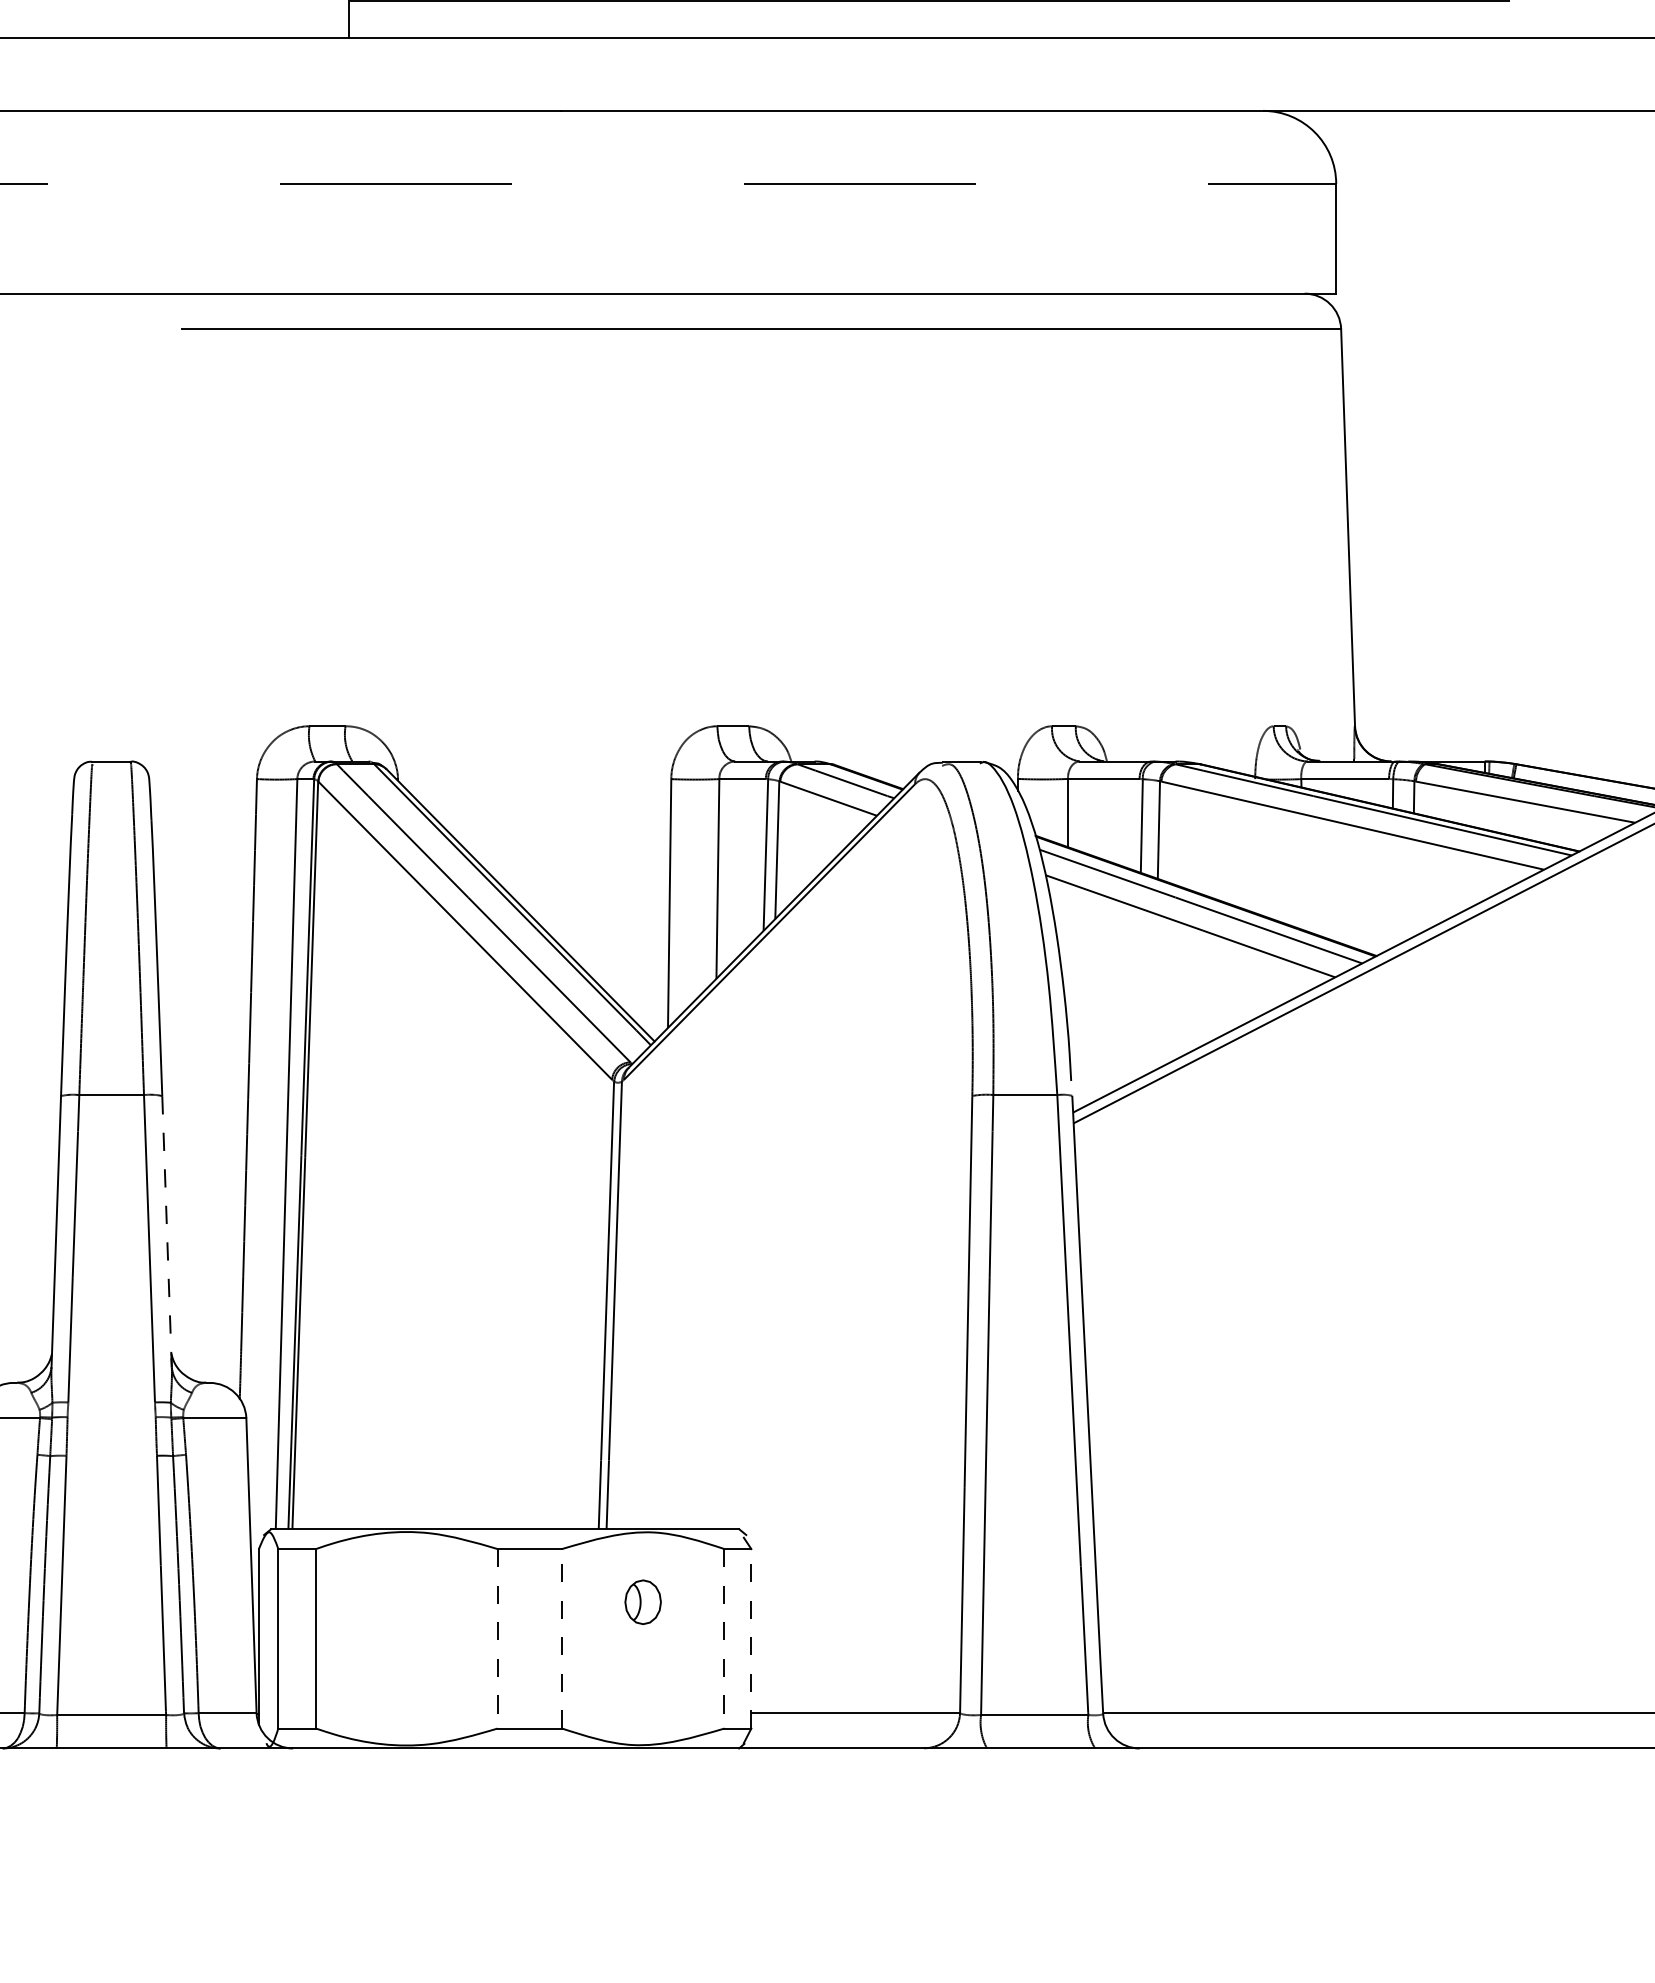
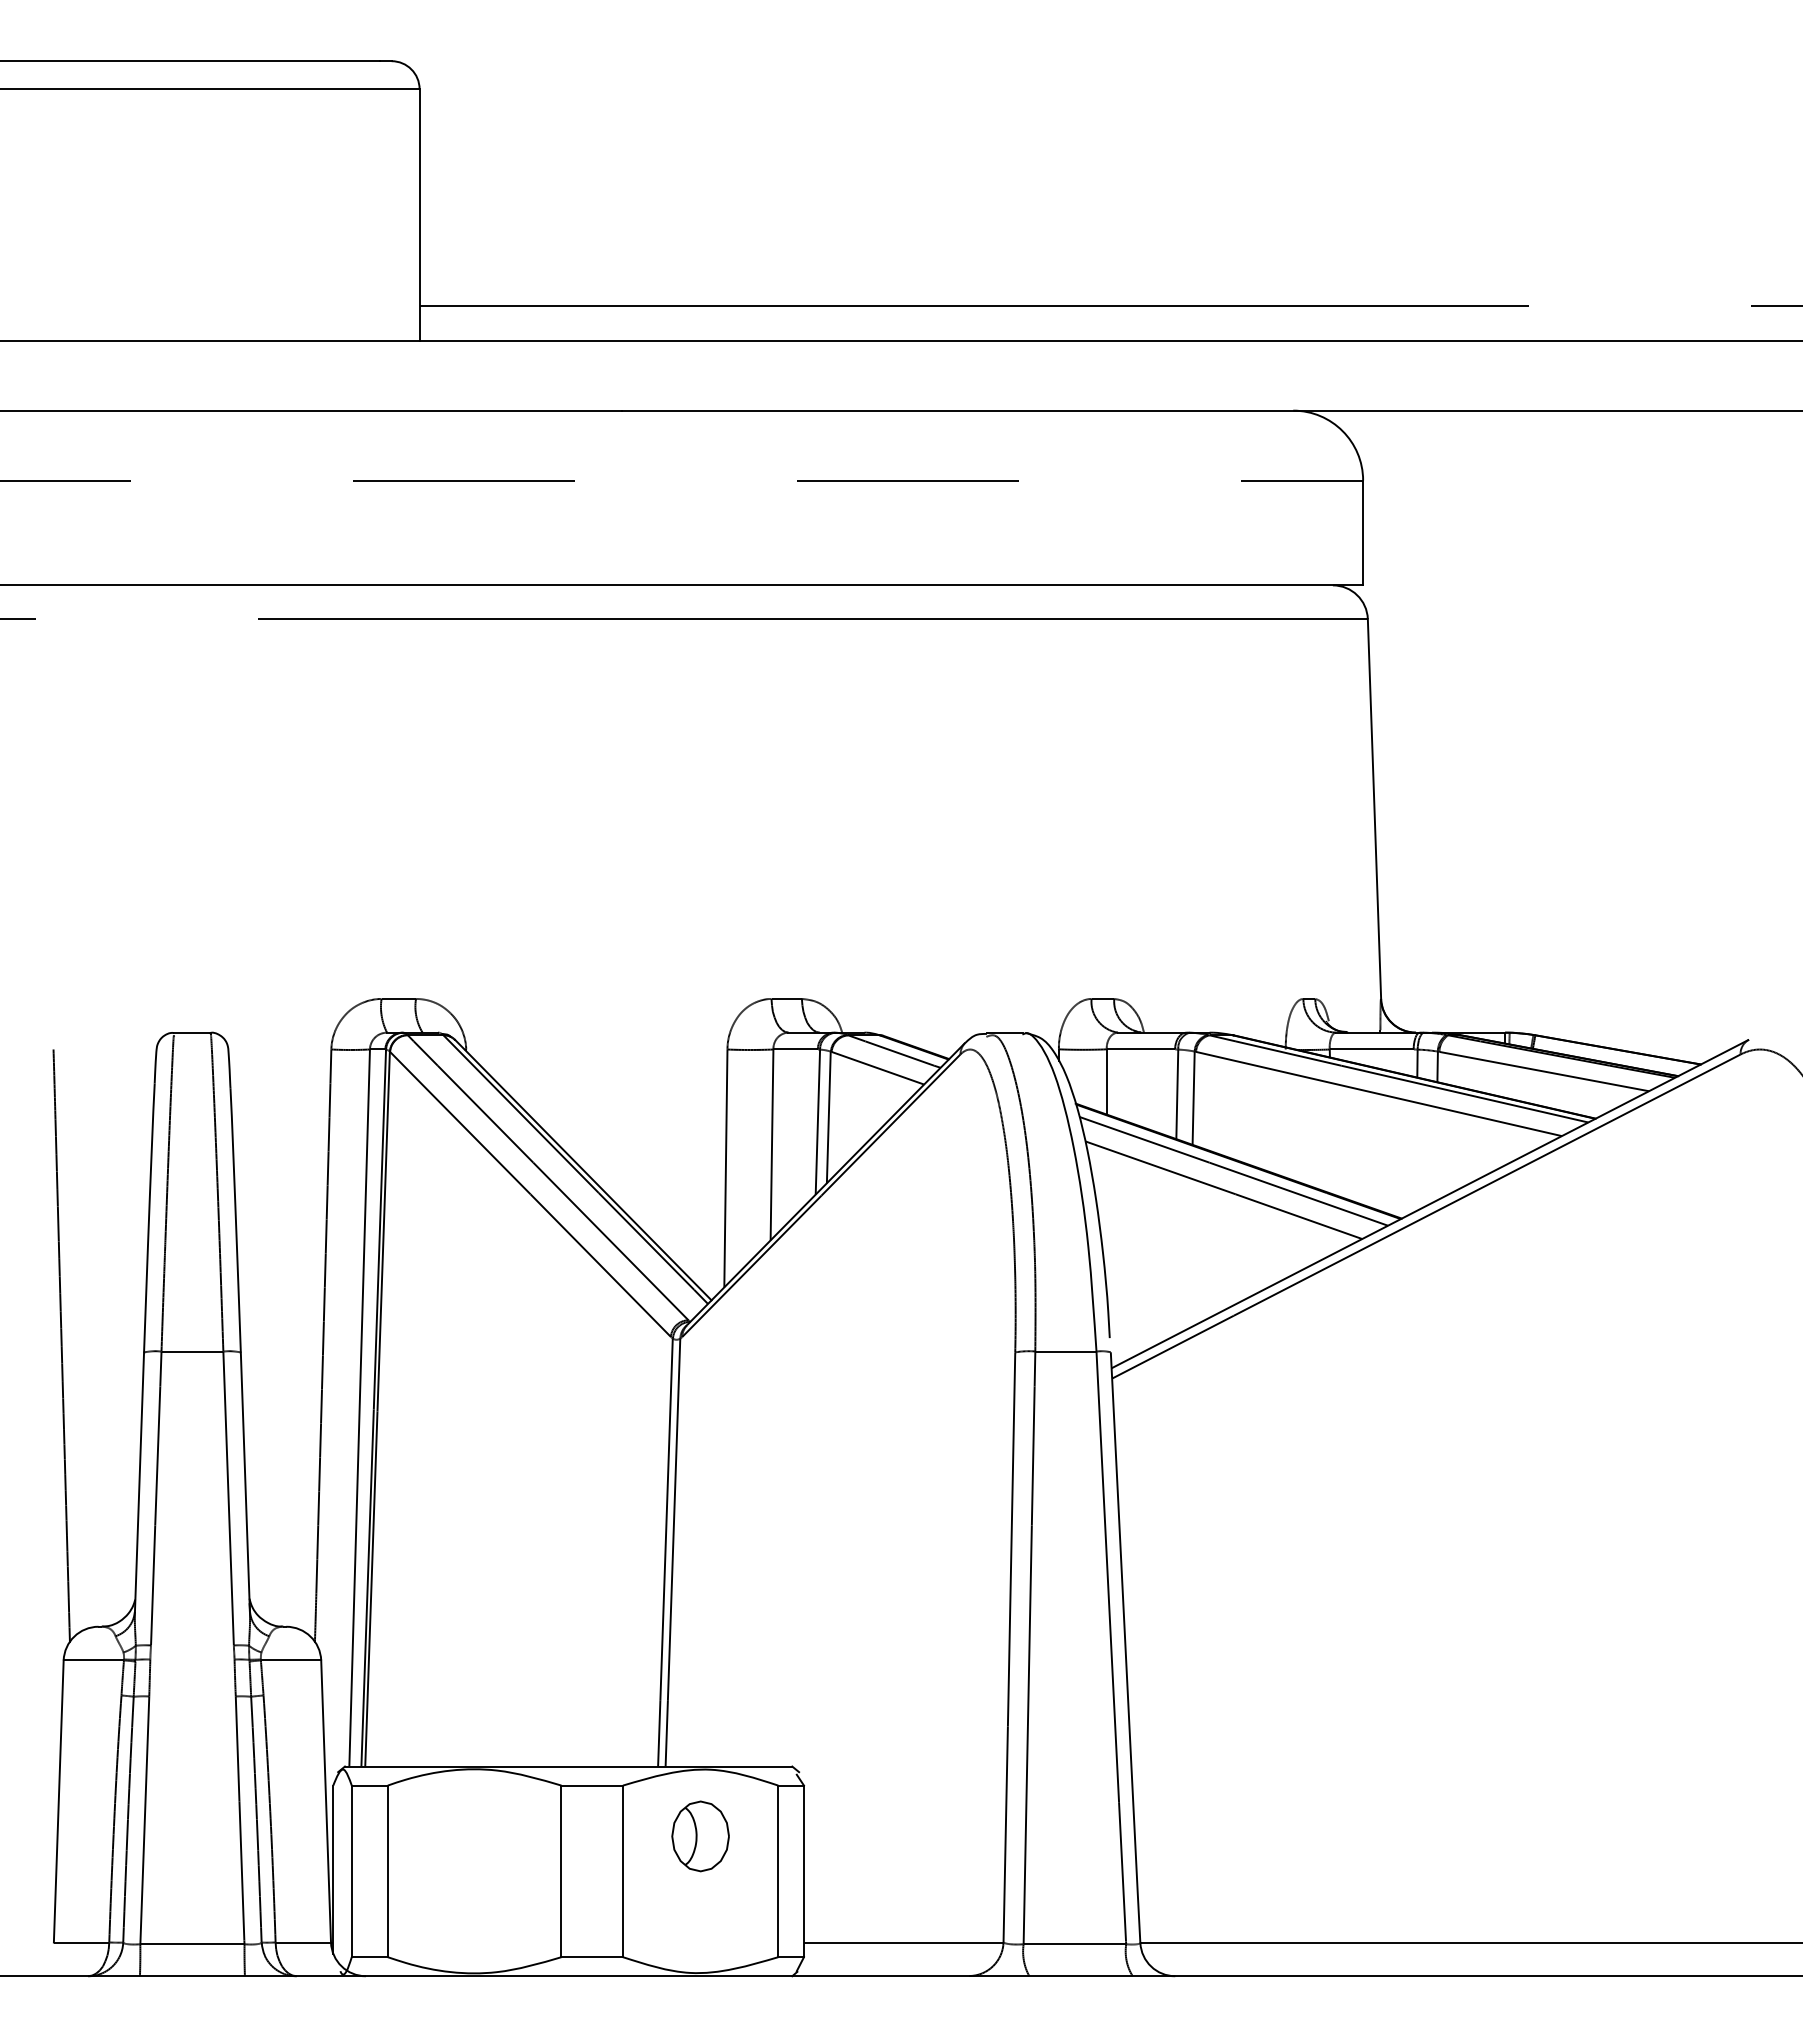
line: (167, 1232) -> (245, 1482), dashed -> solid
part: (643, 1602) -> (700, 1836), size x1.67
line: (497, 1638) -> (561, 1871), dashed -> solid
line: (561, 1638) -> (622, 1871), dashed -> solid
line: (724, 1638) -> (778, 1871), dashed -> solid
line: (751, 1638) -> (804, 1871), dashed -> solid

